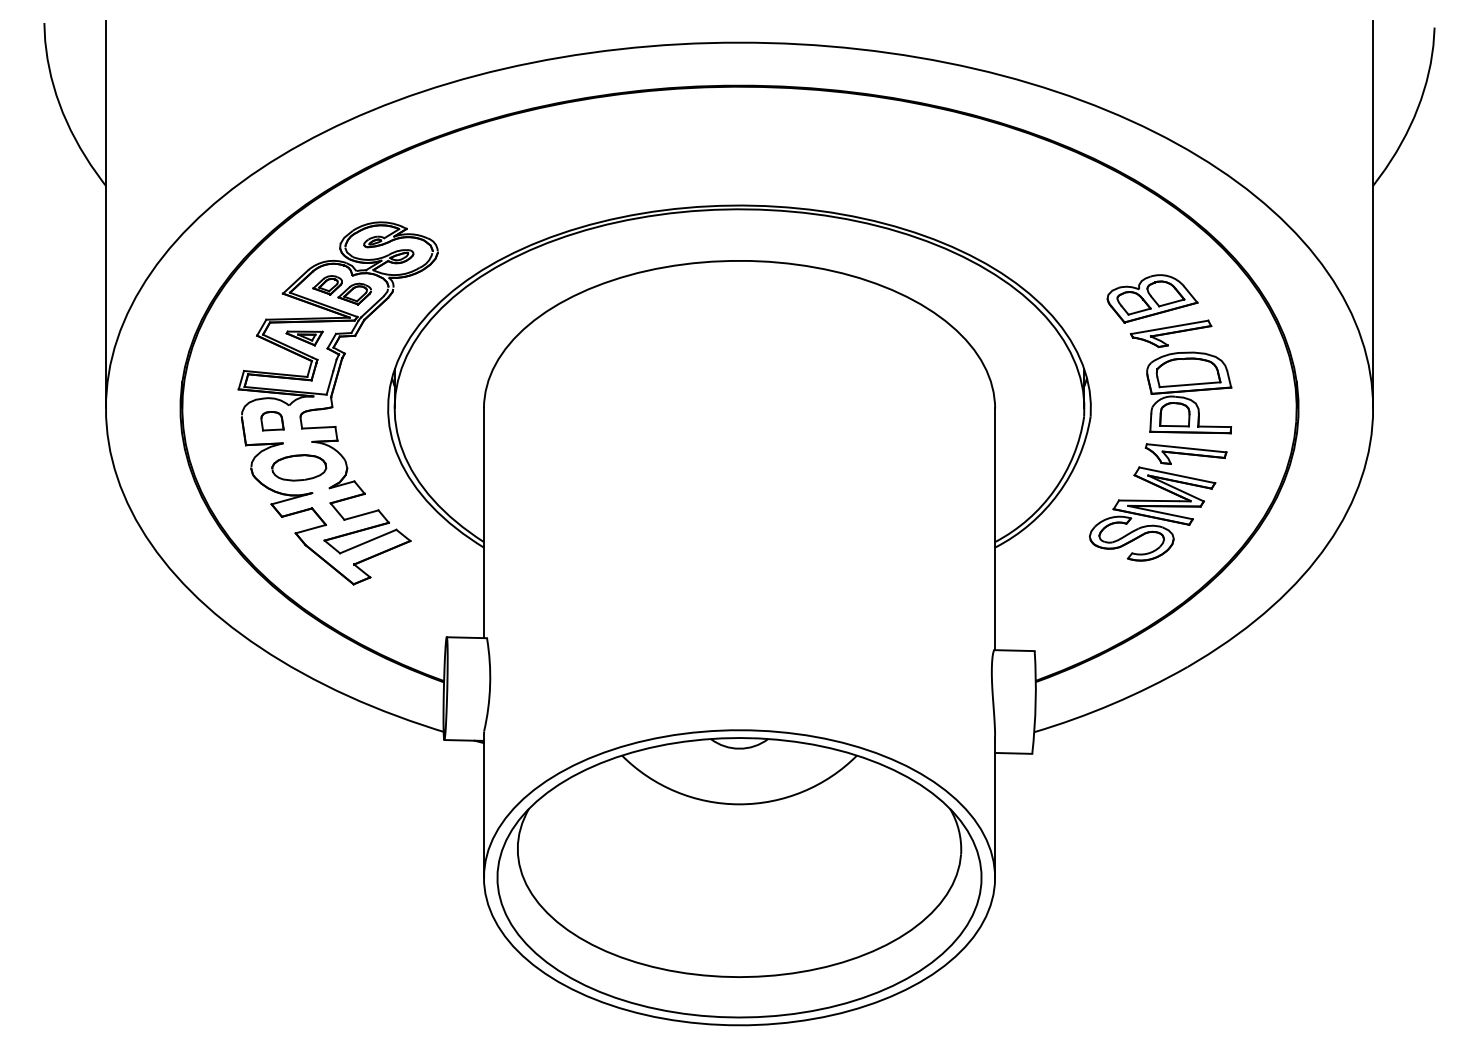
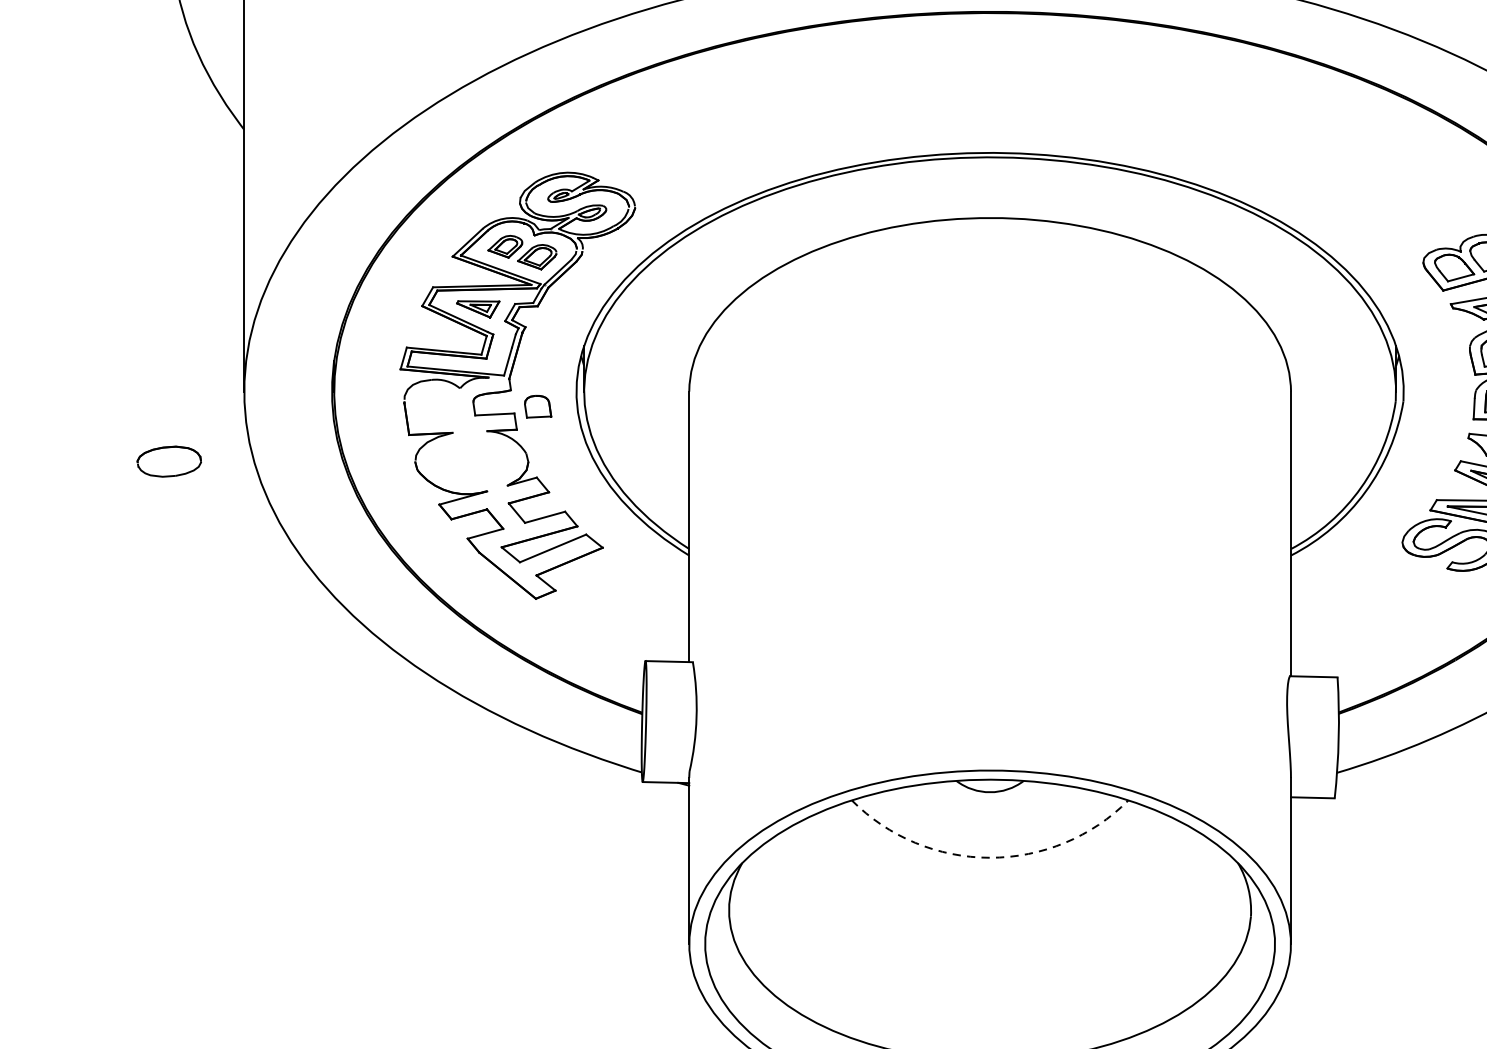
part: (272, 421) -> (538, 407), moved
part: (299, 467) -> (169, 461), moved
arc: (739, 804) -> (990, 857), solid -> dashed

